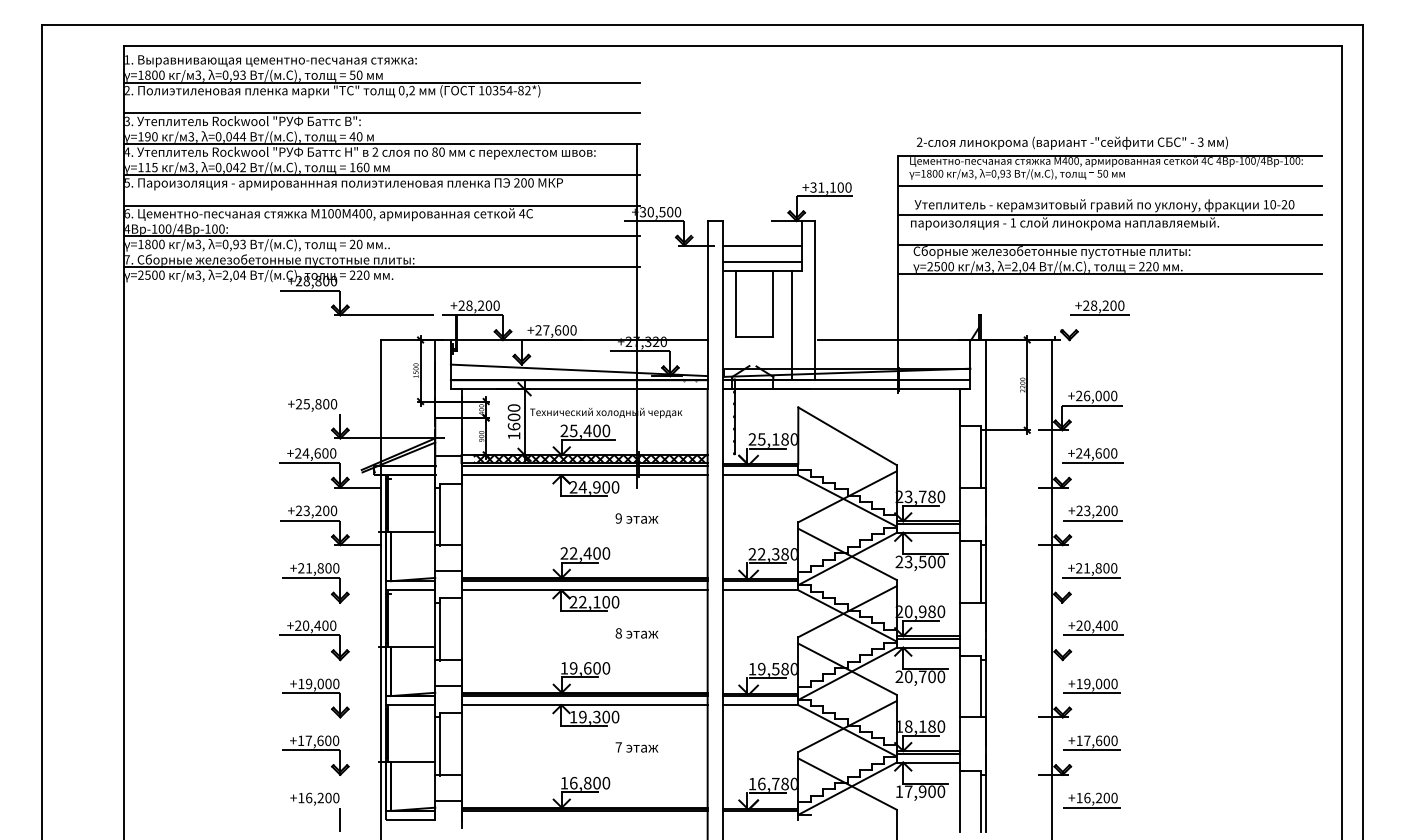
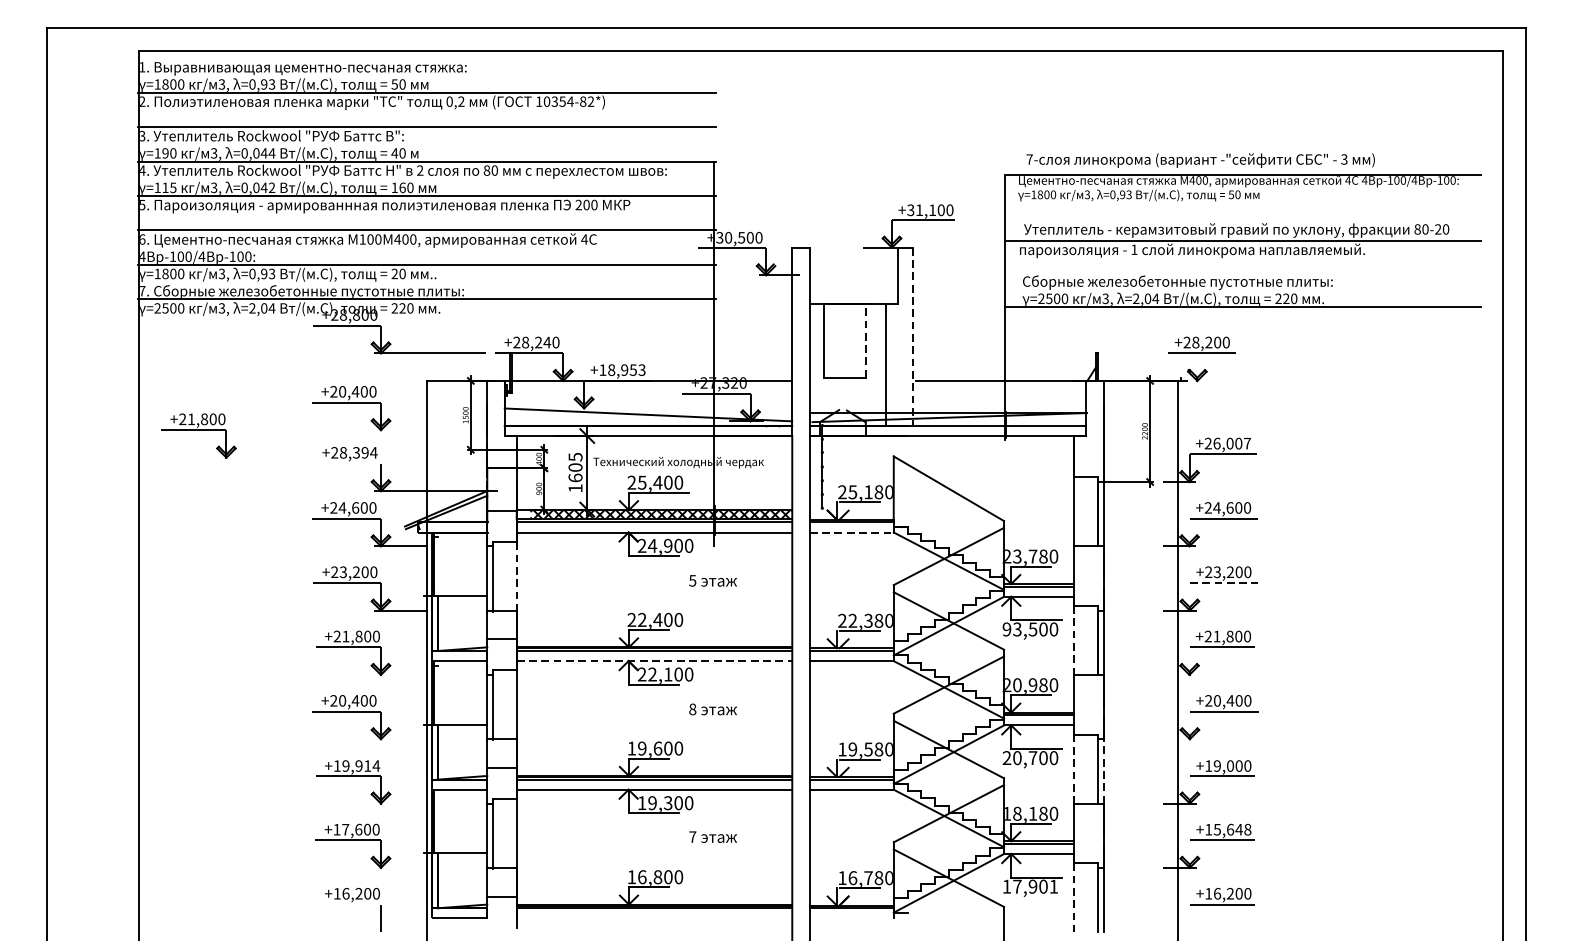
text: (919, 141) -> (1029, 158), 2- -> 7-
line: (1110, 185) -> (1243, 207), removed
text: (1266, 204) -> (1418, 229), 10-20 -> 80-20
line: (1110, 244) -> (1243, 273), removed
line: (762, 245) -> (853, 275), removed
line: (762, 262) -> (853, 294), removed
line: (815, 300) -> (913, 336), solid -> dashed
line: (773, 304) -> (865, 341), solid -> dashed
text: (488, 305) -> (546, 342), +28,200 -> +28,240
part: (1099, 307) -> (1201, 344), moved
text: (555, 330) -> (621, 370), +27,600 -> +18,953
part: (314, 364) -> (352, 408), added
part: (177, 389) -> (198, 436), added
text: (1114, 395) -> (1247, 443), +26,000 -> +26,007
text: (320, 404) -> (358, 453), +25,800 -> +28,394
text: (513, 407) -> (574, 456), 1600 -> 1605
line: (760, 475) -> (851, 532), solid -> dashed
line: (461, 515) -> (516, 577), solid -> dashed
text: (618, 518) -> (692, 580), 9 -> 5
line: (1093, 520) -> (1224, 583), solid -> dashed
text: (899, 562) -> (1007, 630), 23,500 -> 93,500
line: (959, 571) -> (1074, 640), solid -> dashed
line: (585, 590) -> (655, 661), solid -> dashed
text: (328, 683) -> (367, 765), +19,000 -> +19,914
line: (959, 686) -> (1074, 768), solid -> dashed
line: (985, 688) -> (1103, 771), solid -> dashed
text: (1100, 740) -> (1232, 829), +17,600 -> +15,648
text: (941, 791) -> (1054, 886), 17,900 -> 17,901
line: (959, 801) -> (1074, 897), solid -> dashed

